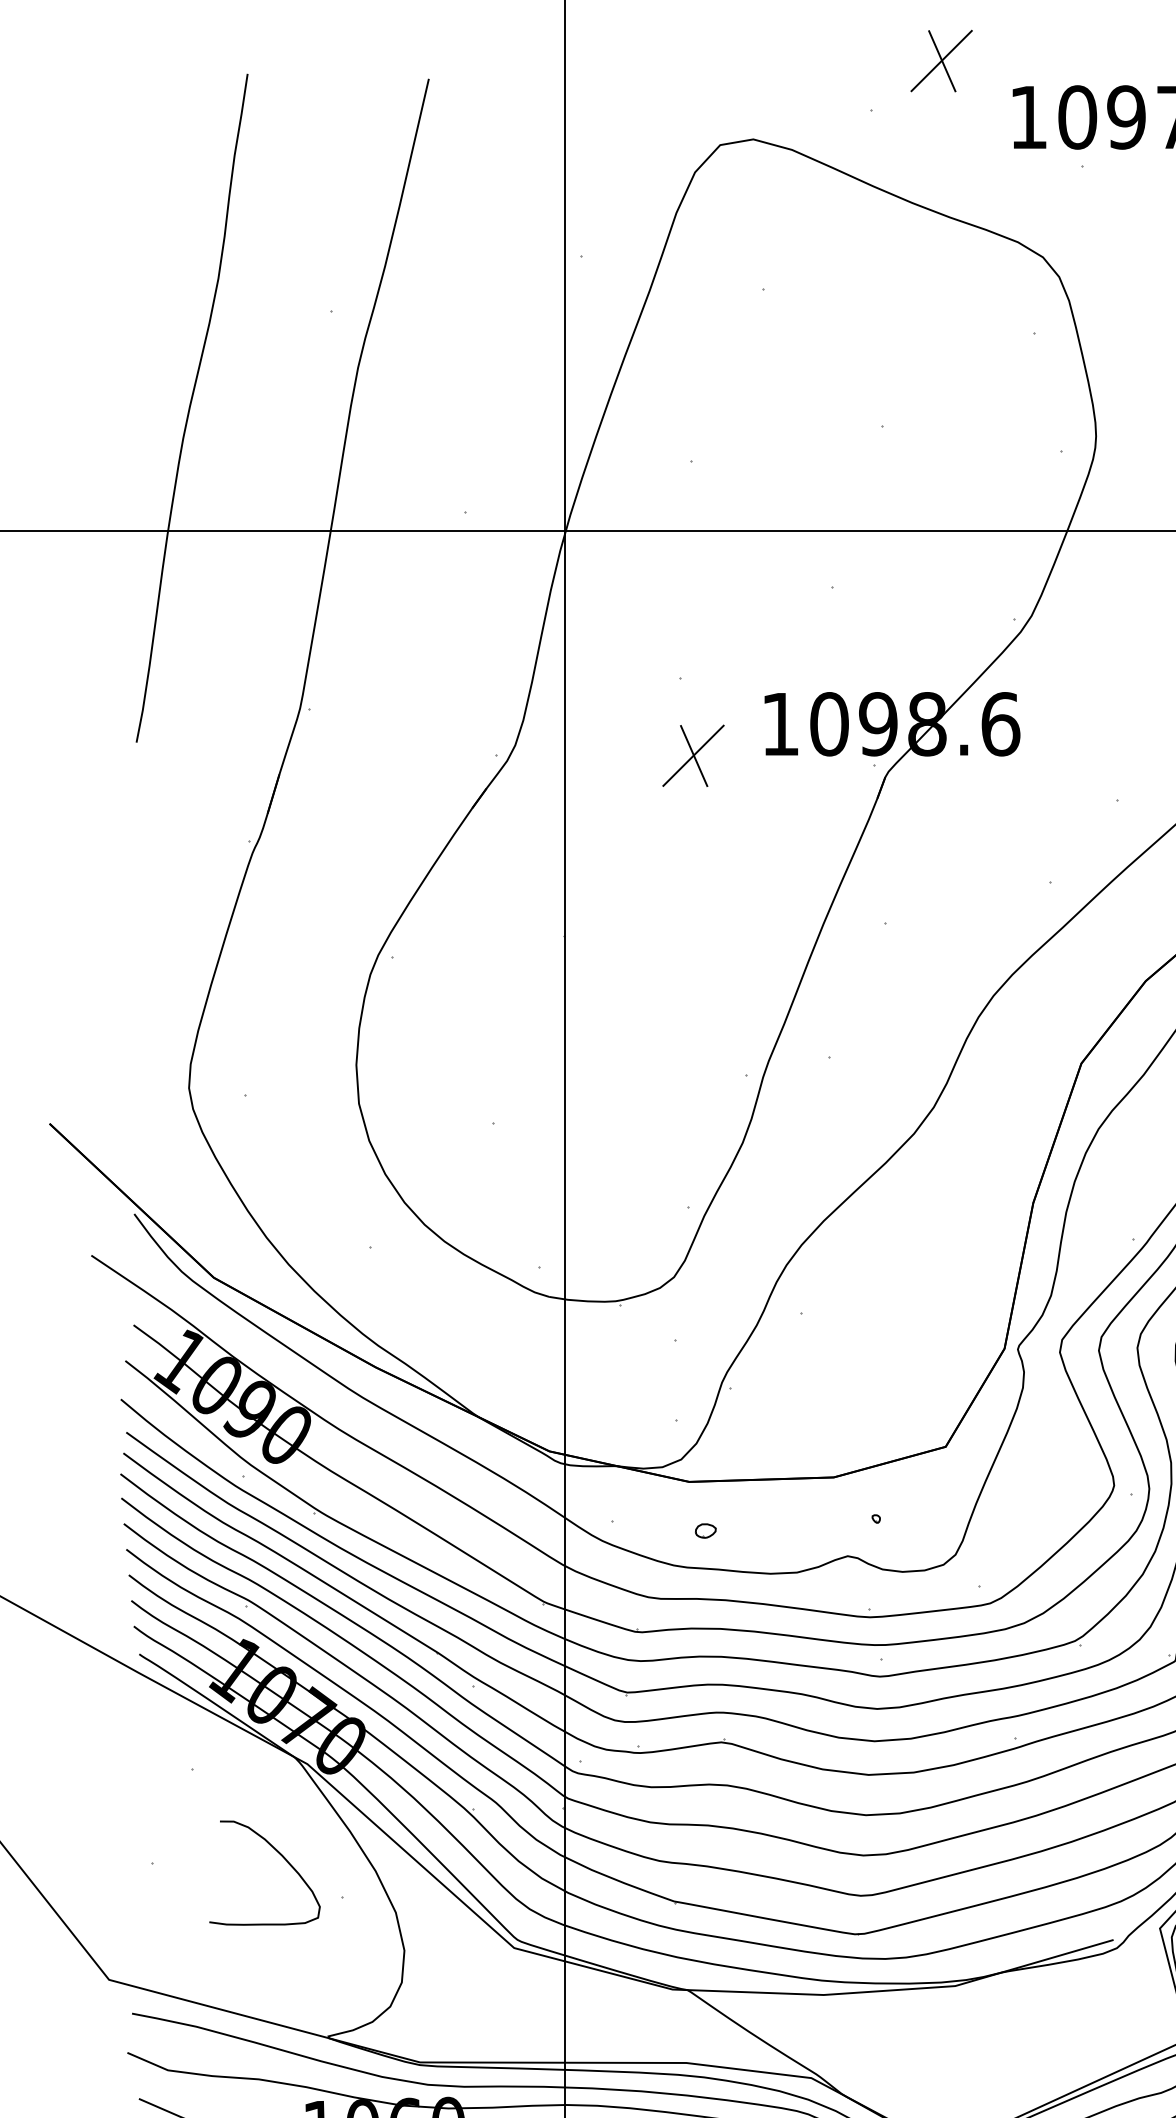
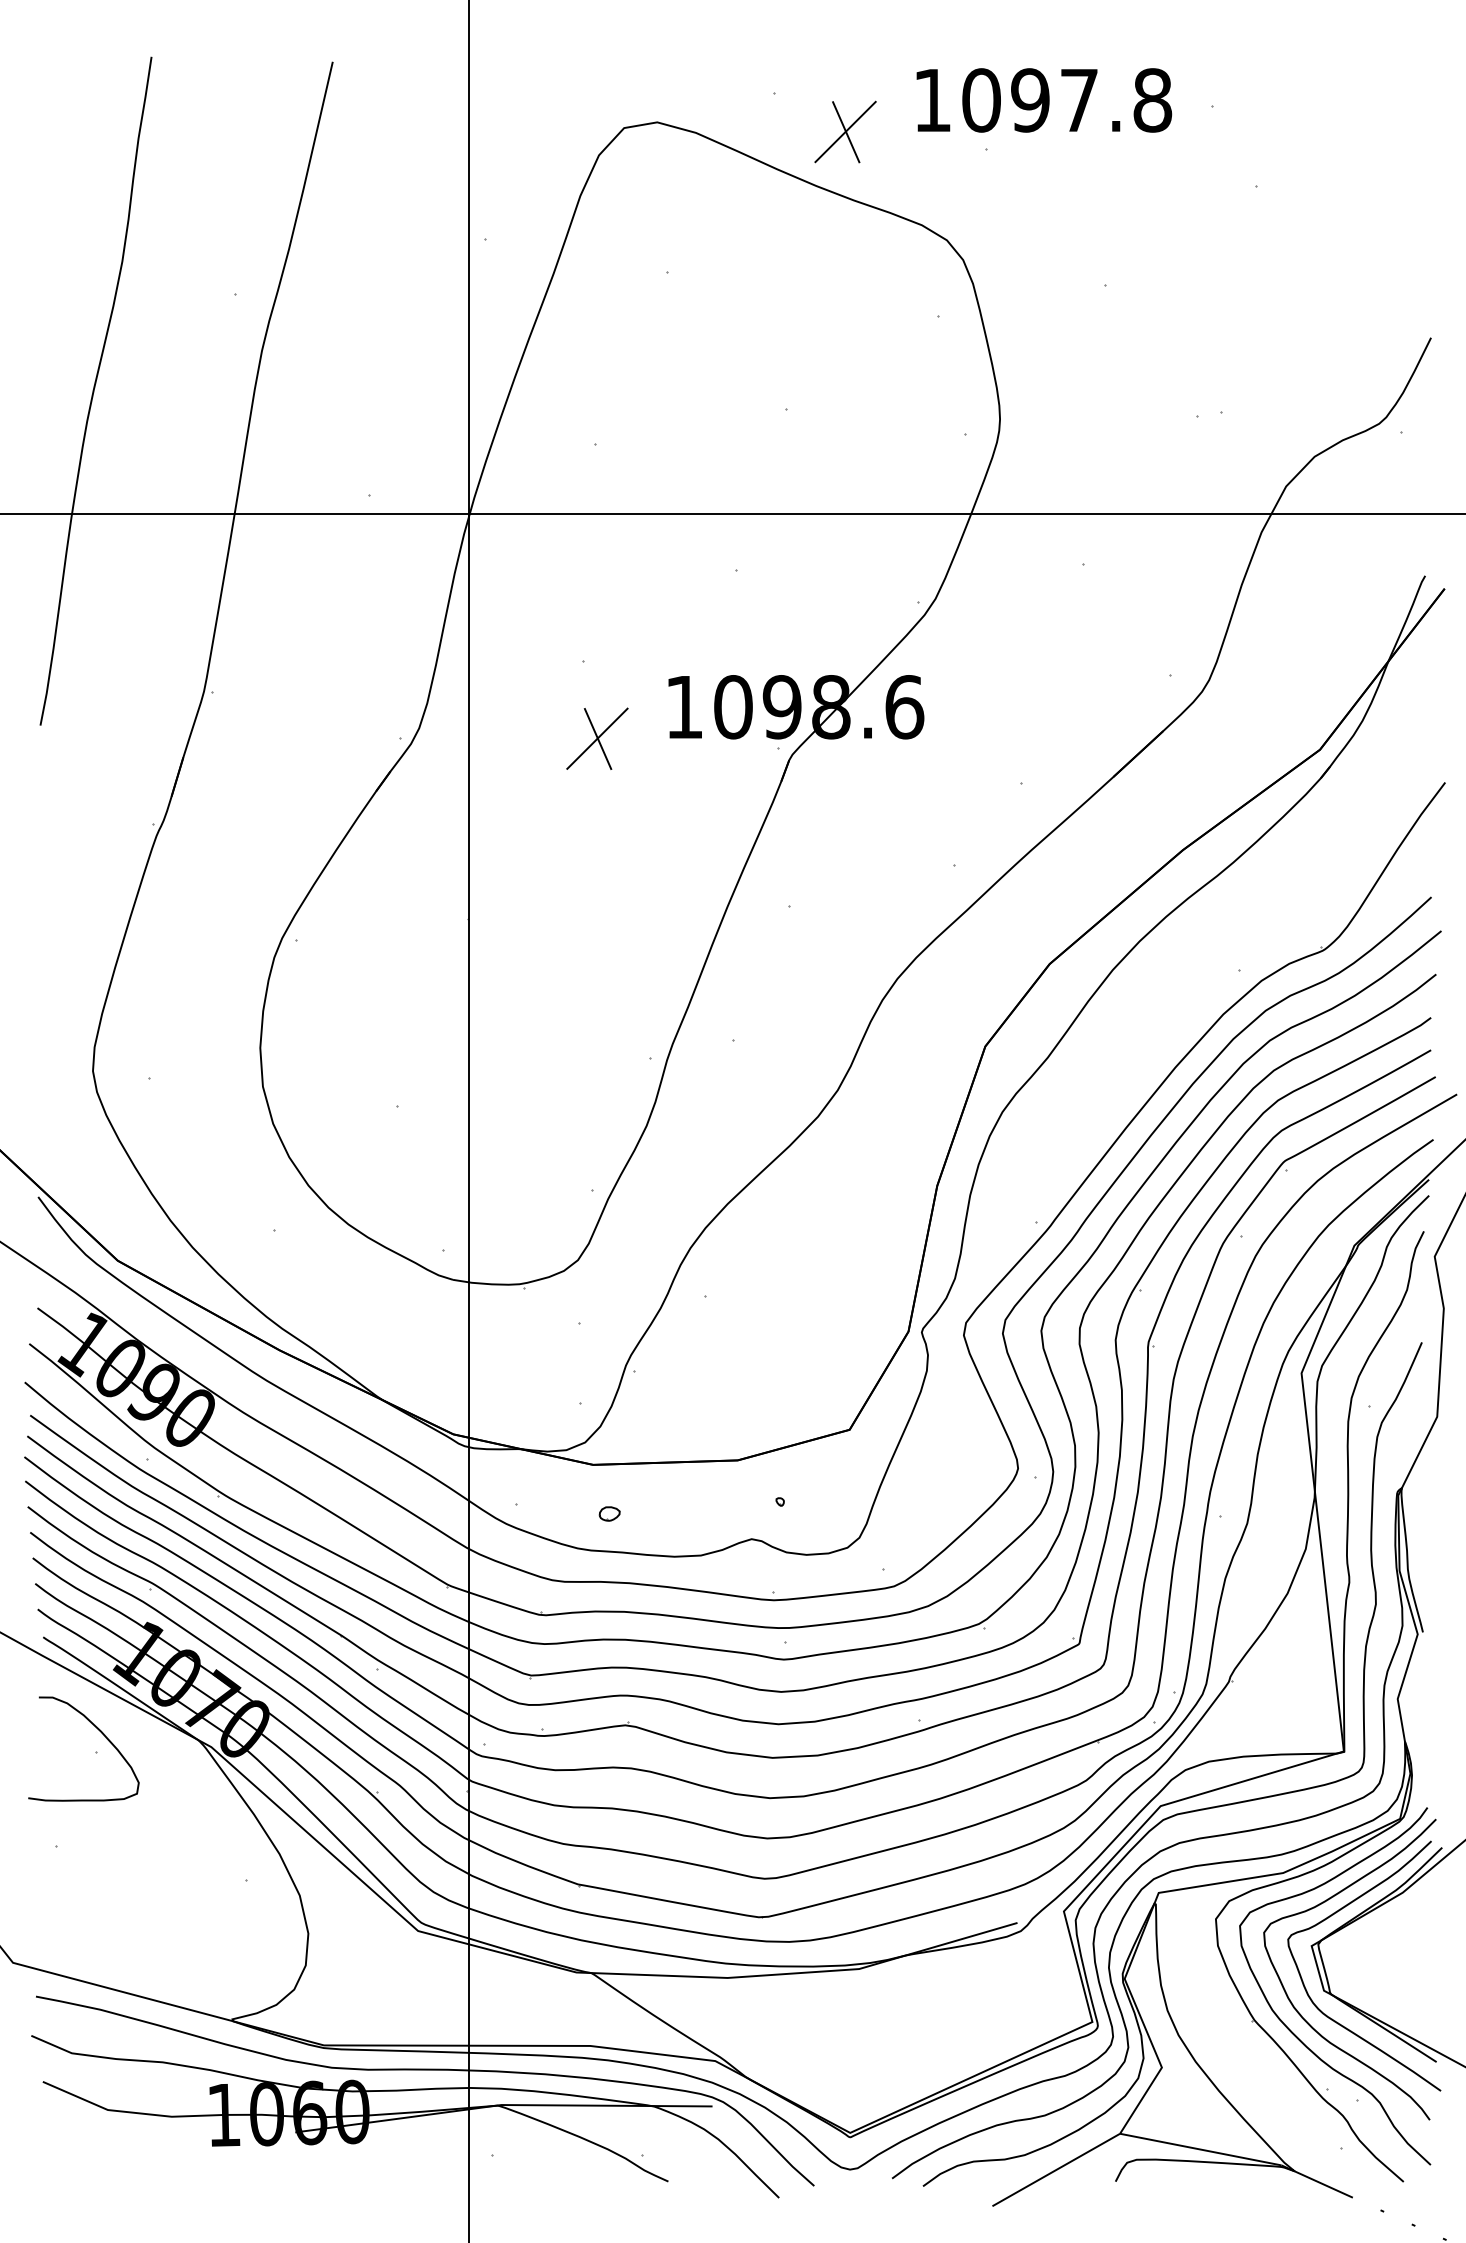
part: (941, 60) -> (845, 131), moved
curve: (280, 1855) -> (99, 1731), moved

